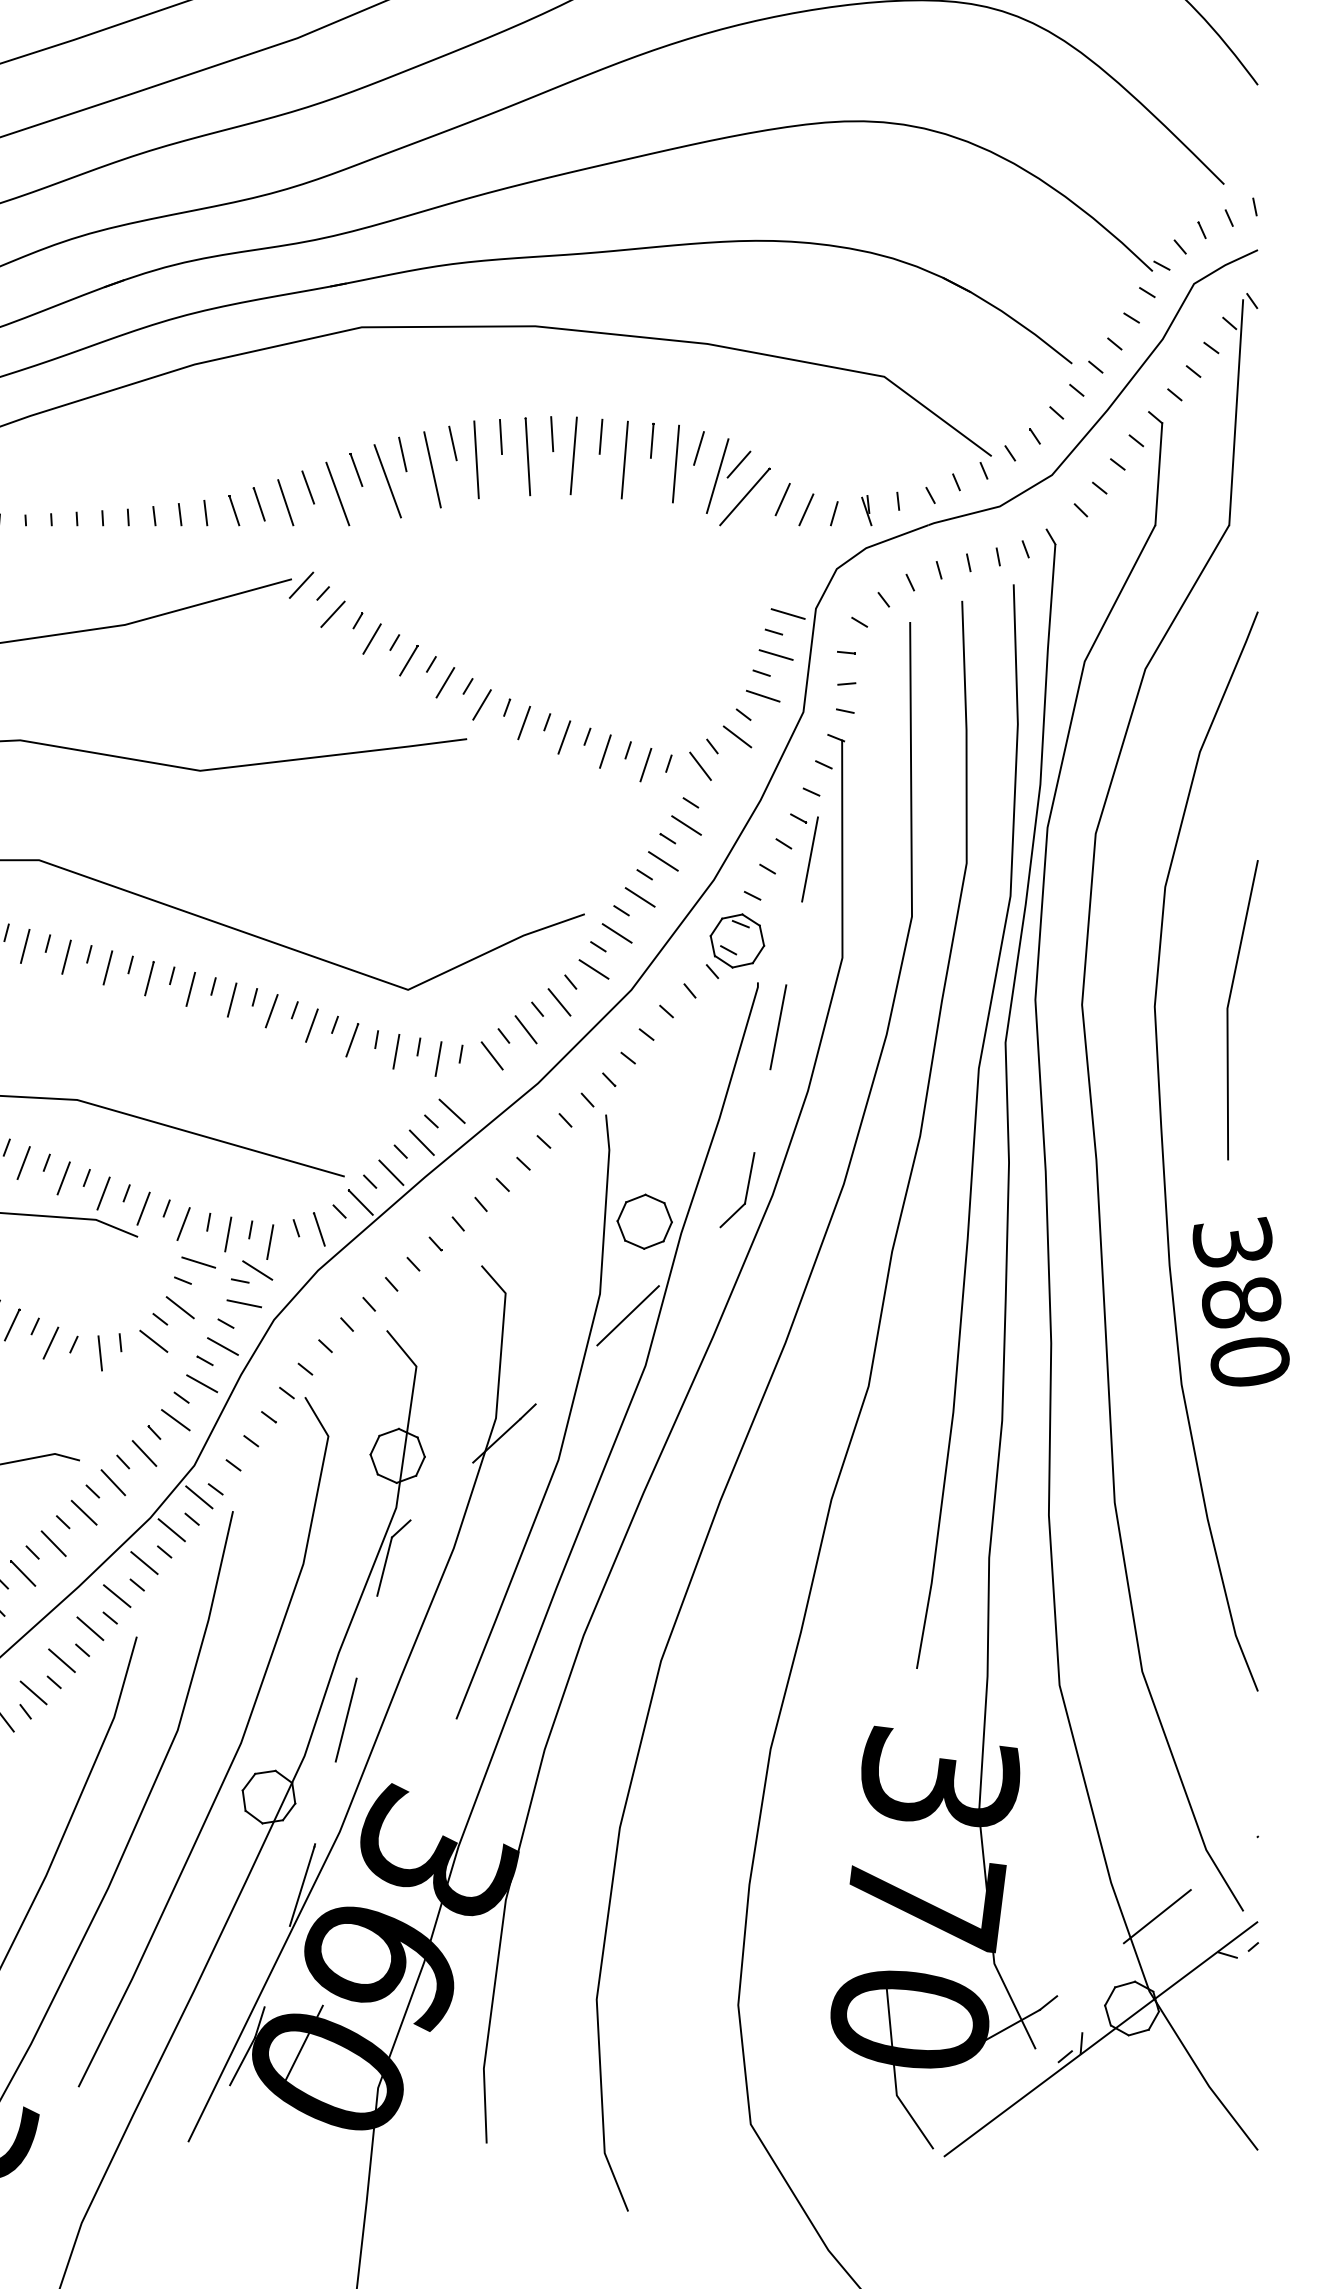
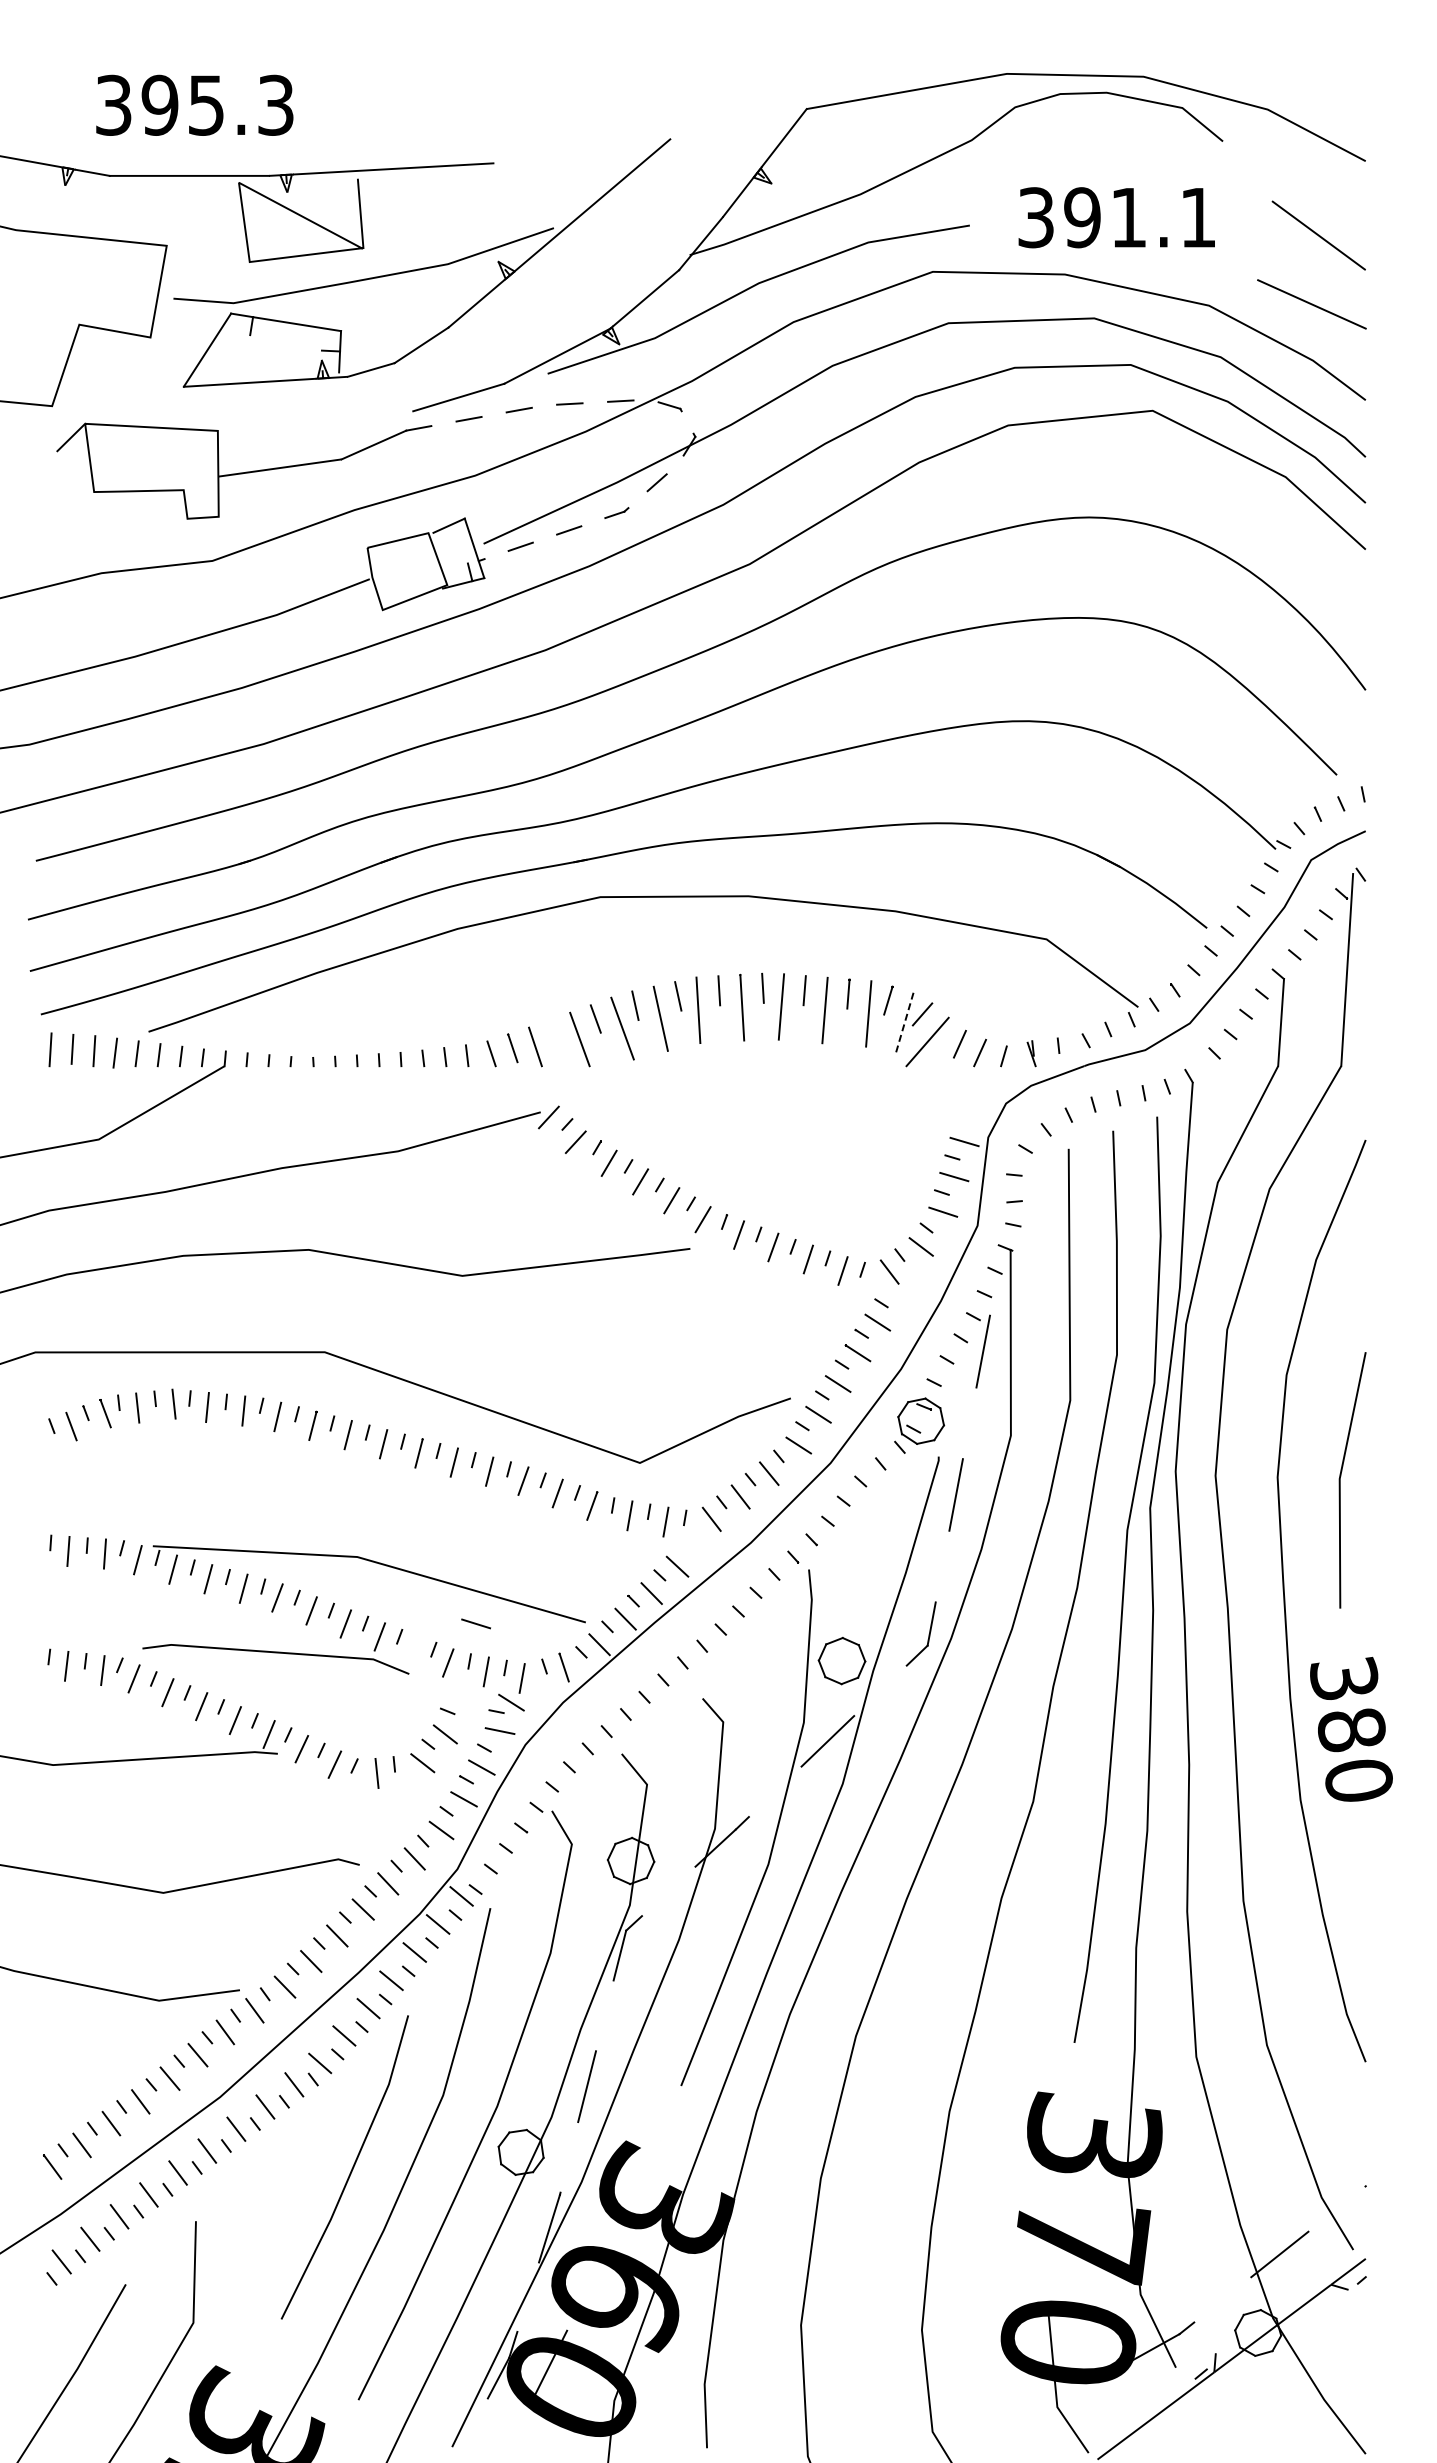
line: (717, 476) -> (904, 1024), solid -> dashed
line: (308, 486) -> (554, 1033), removed
line: (142, 1208) -> (413, 1649), removed
line: (197, 1262) -> (475, 1623), moved

